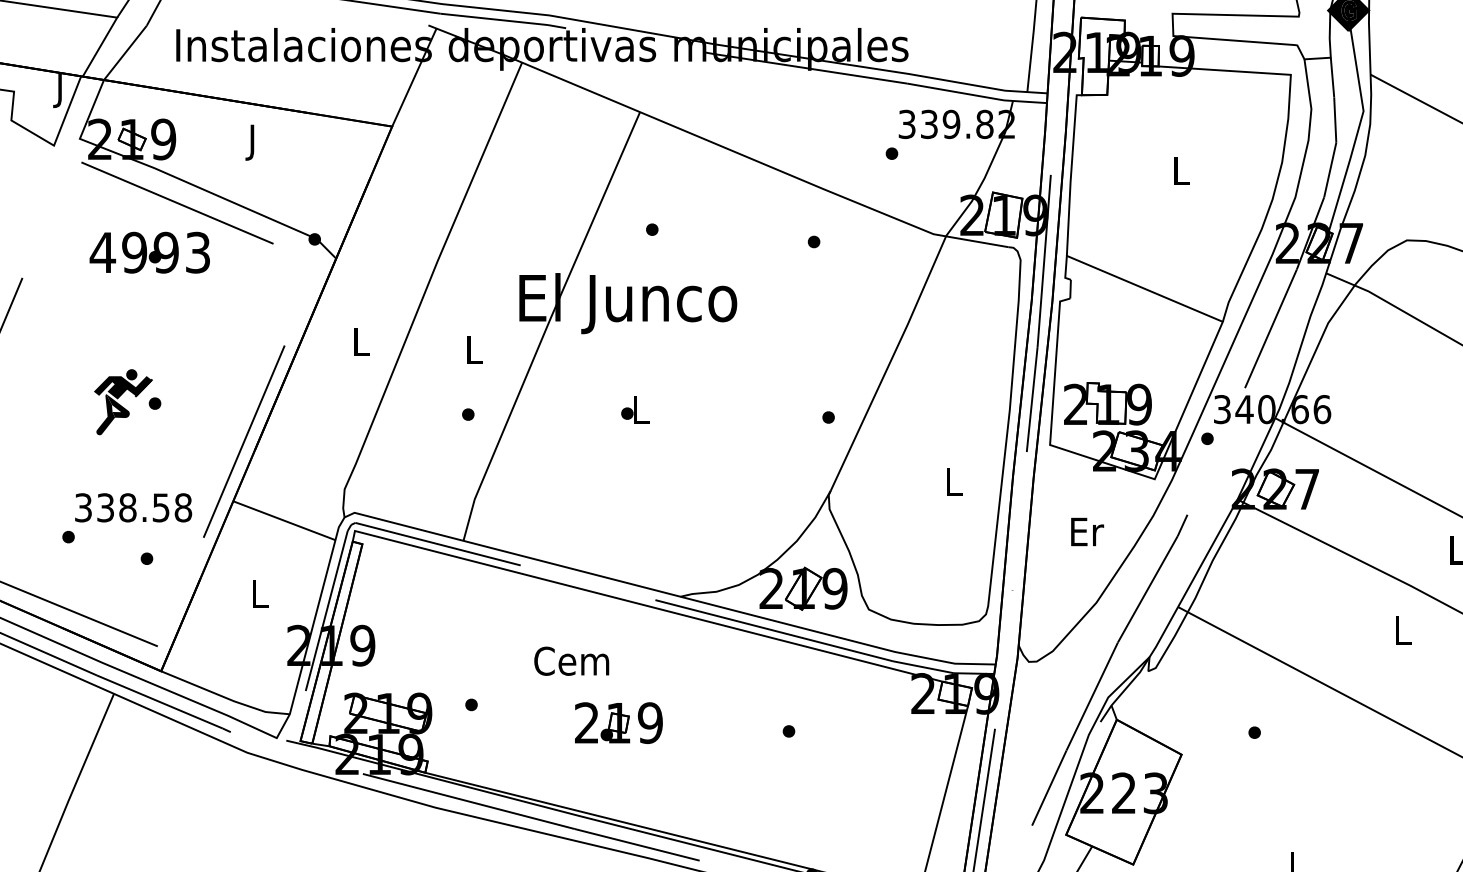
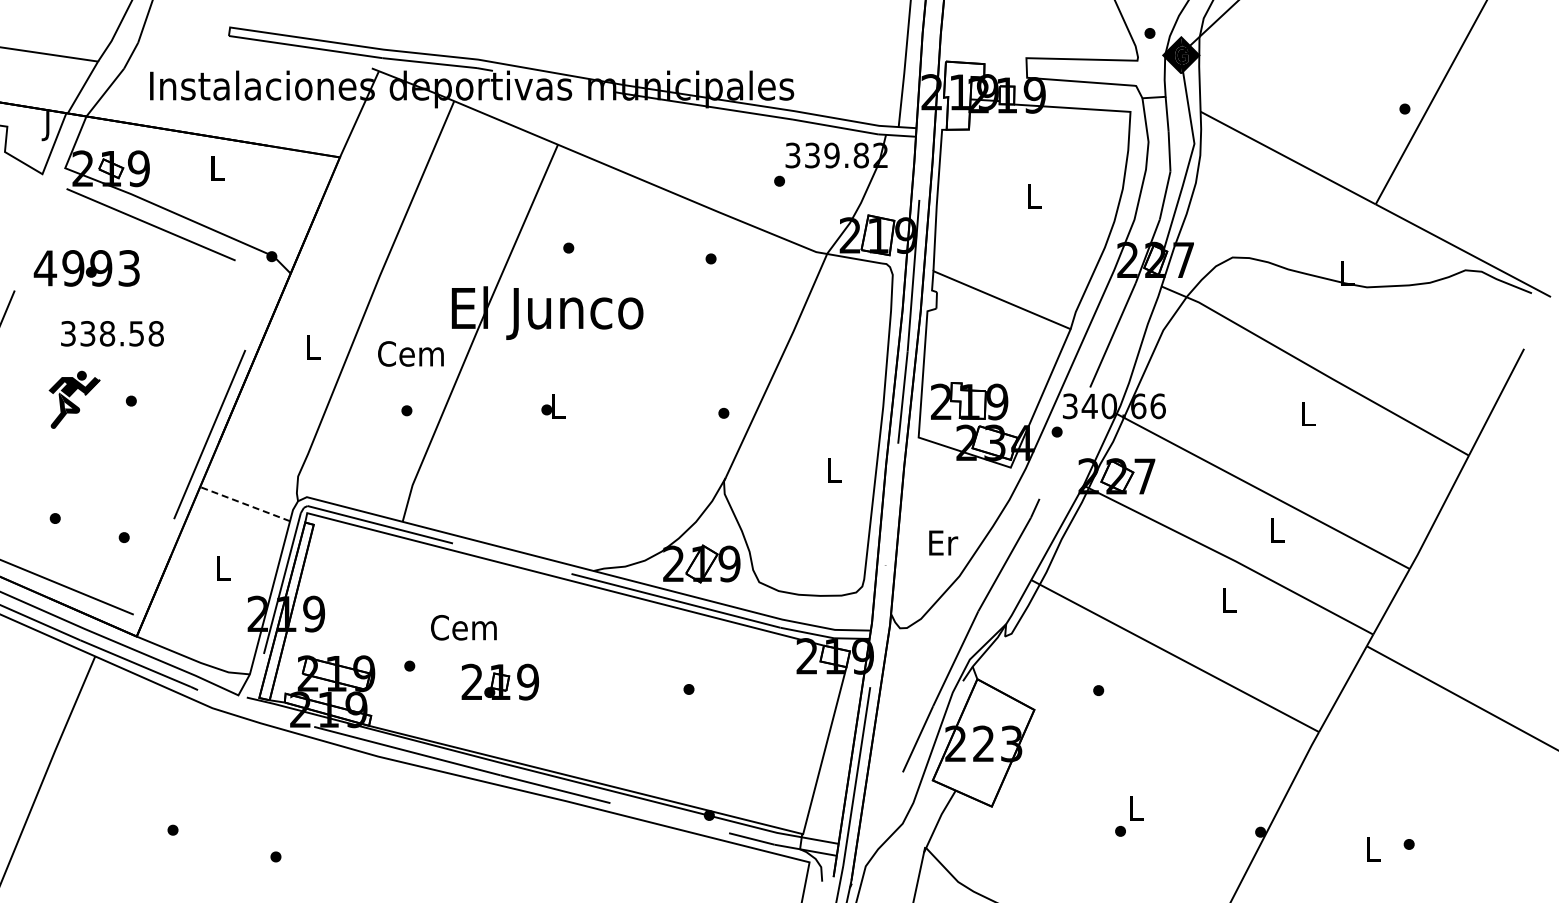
text: (252, 142) -> (217, 171), J -> L
text: (149, 252) -> (86, 268), moved
text: (472, 349) -> (410, 353), L -> Cem
part: (123, 401) -> (74, 399), moved
text: (133, 507) -> (112, 333), moved
line: (283, 520) -> (244, 503), solid -> dashed
text: (1087, 531) -> (943, 542), moved
text: (571, 660) -> (463, 627), moved
part: (617, 722) -> (499, 681), moved

